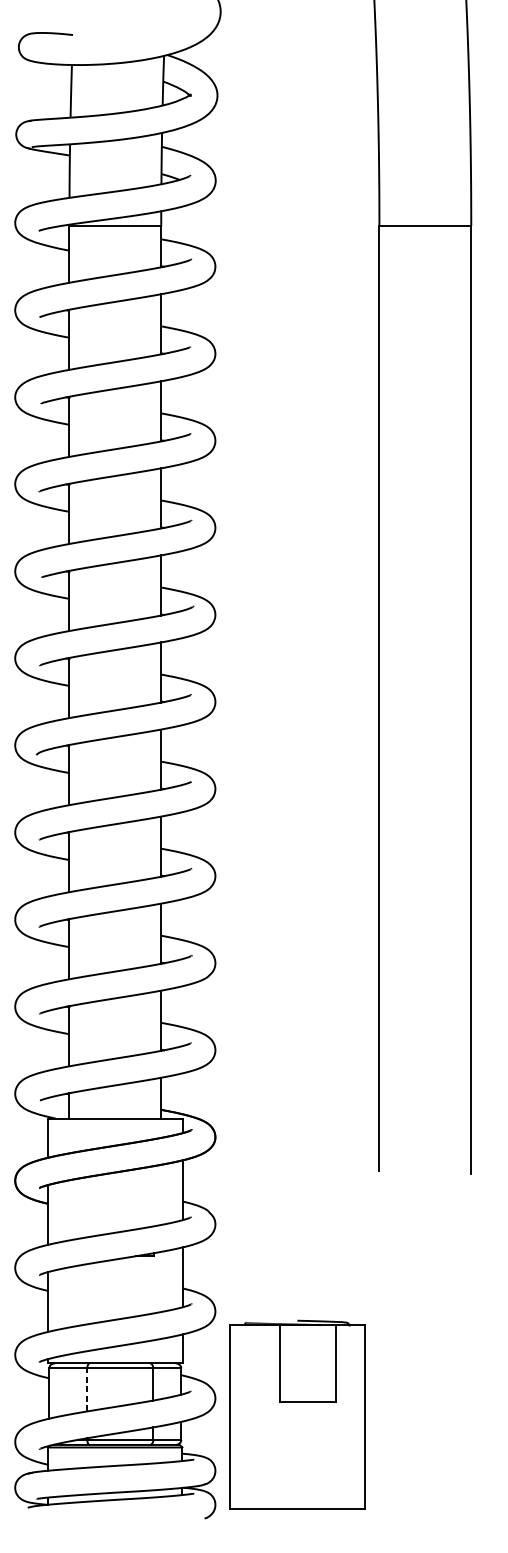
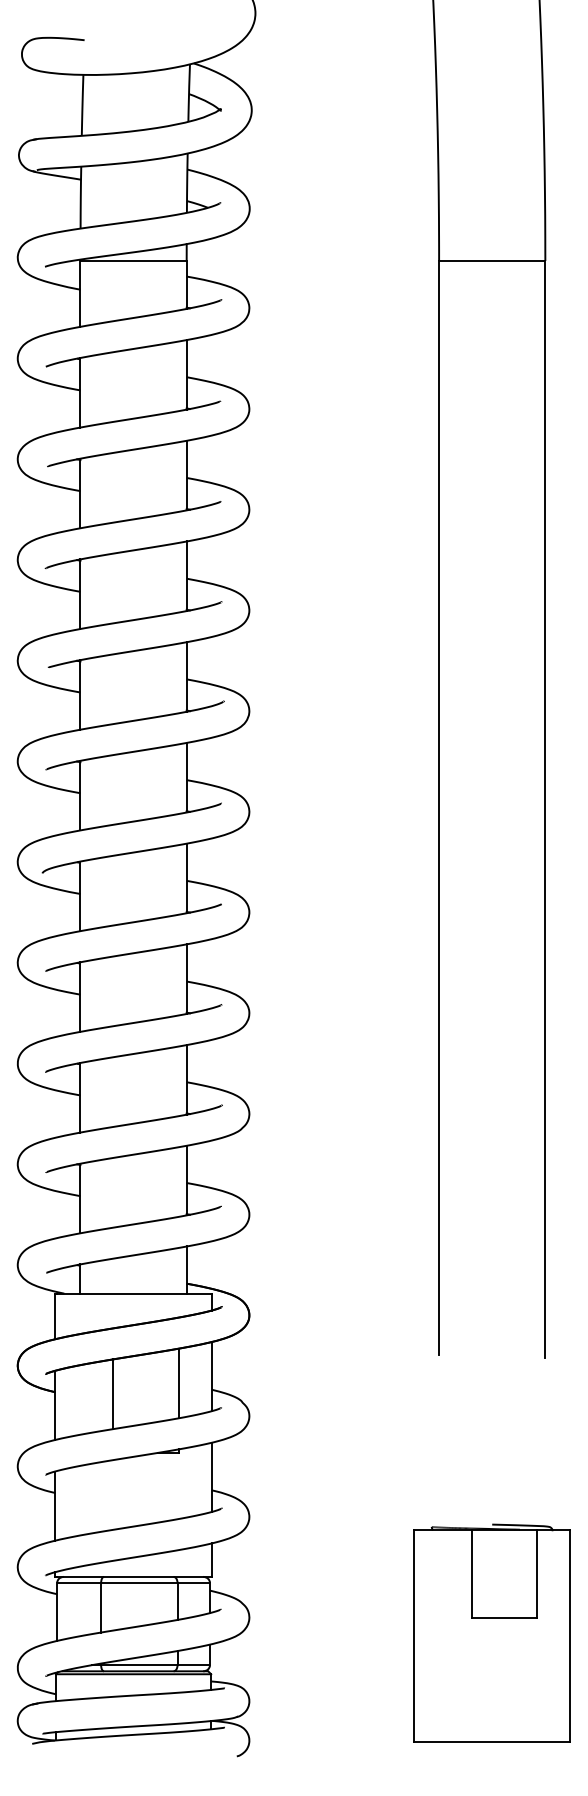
line: (154, 1196) -> (178, 1383), added
line: (97, 1205) -> (113, 1394), added
line: (87, 1389) -> (101, 1607), dashed -> solid
part: (296, 1413) -> (491, 1632), moved

